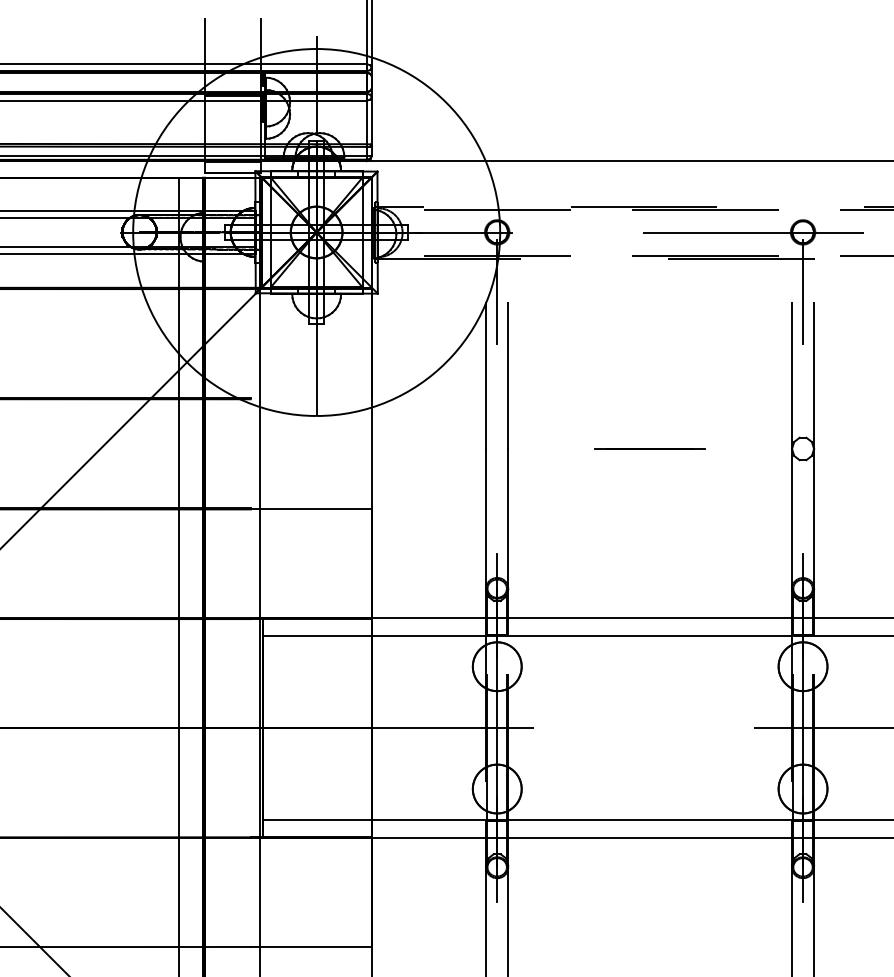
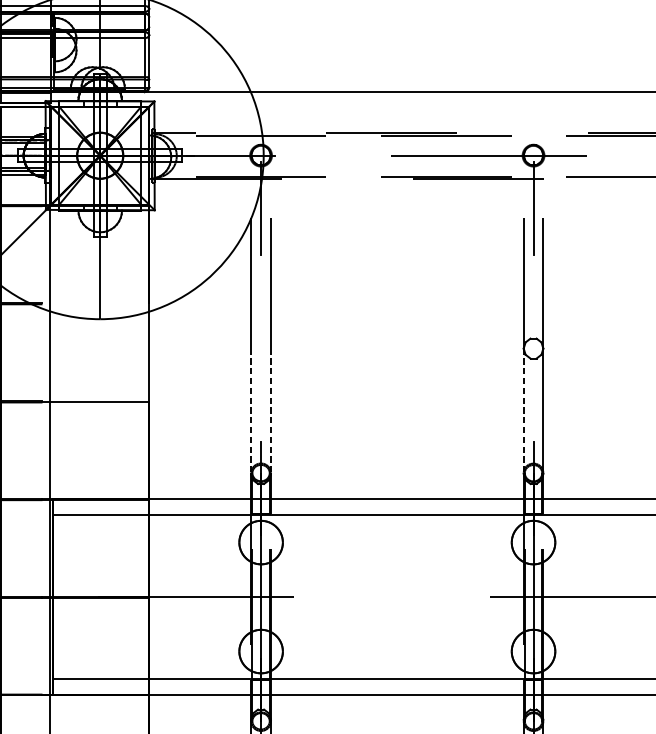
line: (649, 448) -> (396, 348), removed
line: (486, 519) -> (251, 411), solid -> dashed
line: (508, 519) -> (271, 411), solid -> dashed
line: (792, 519) -> (524, 411), solid -> dashed

